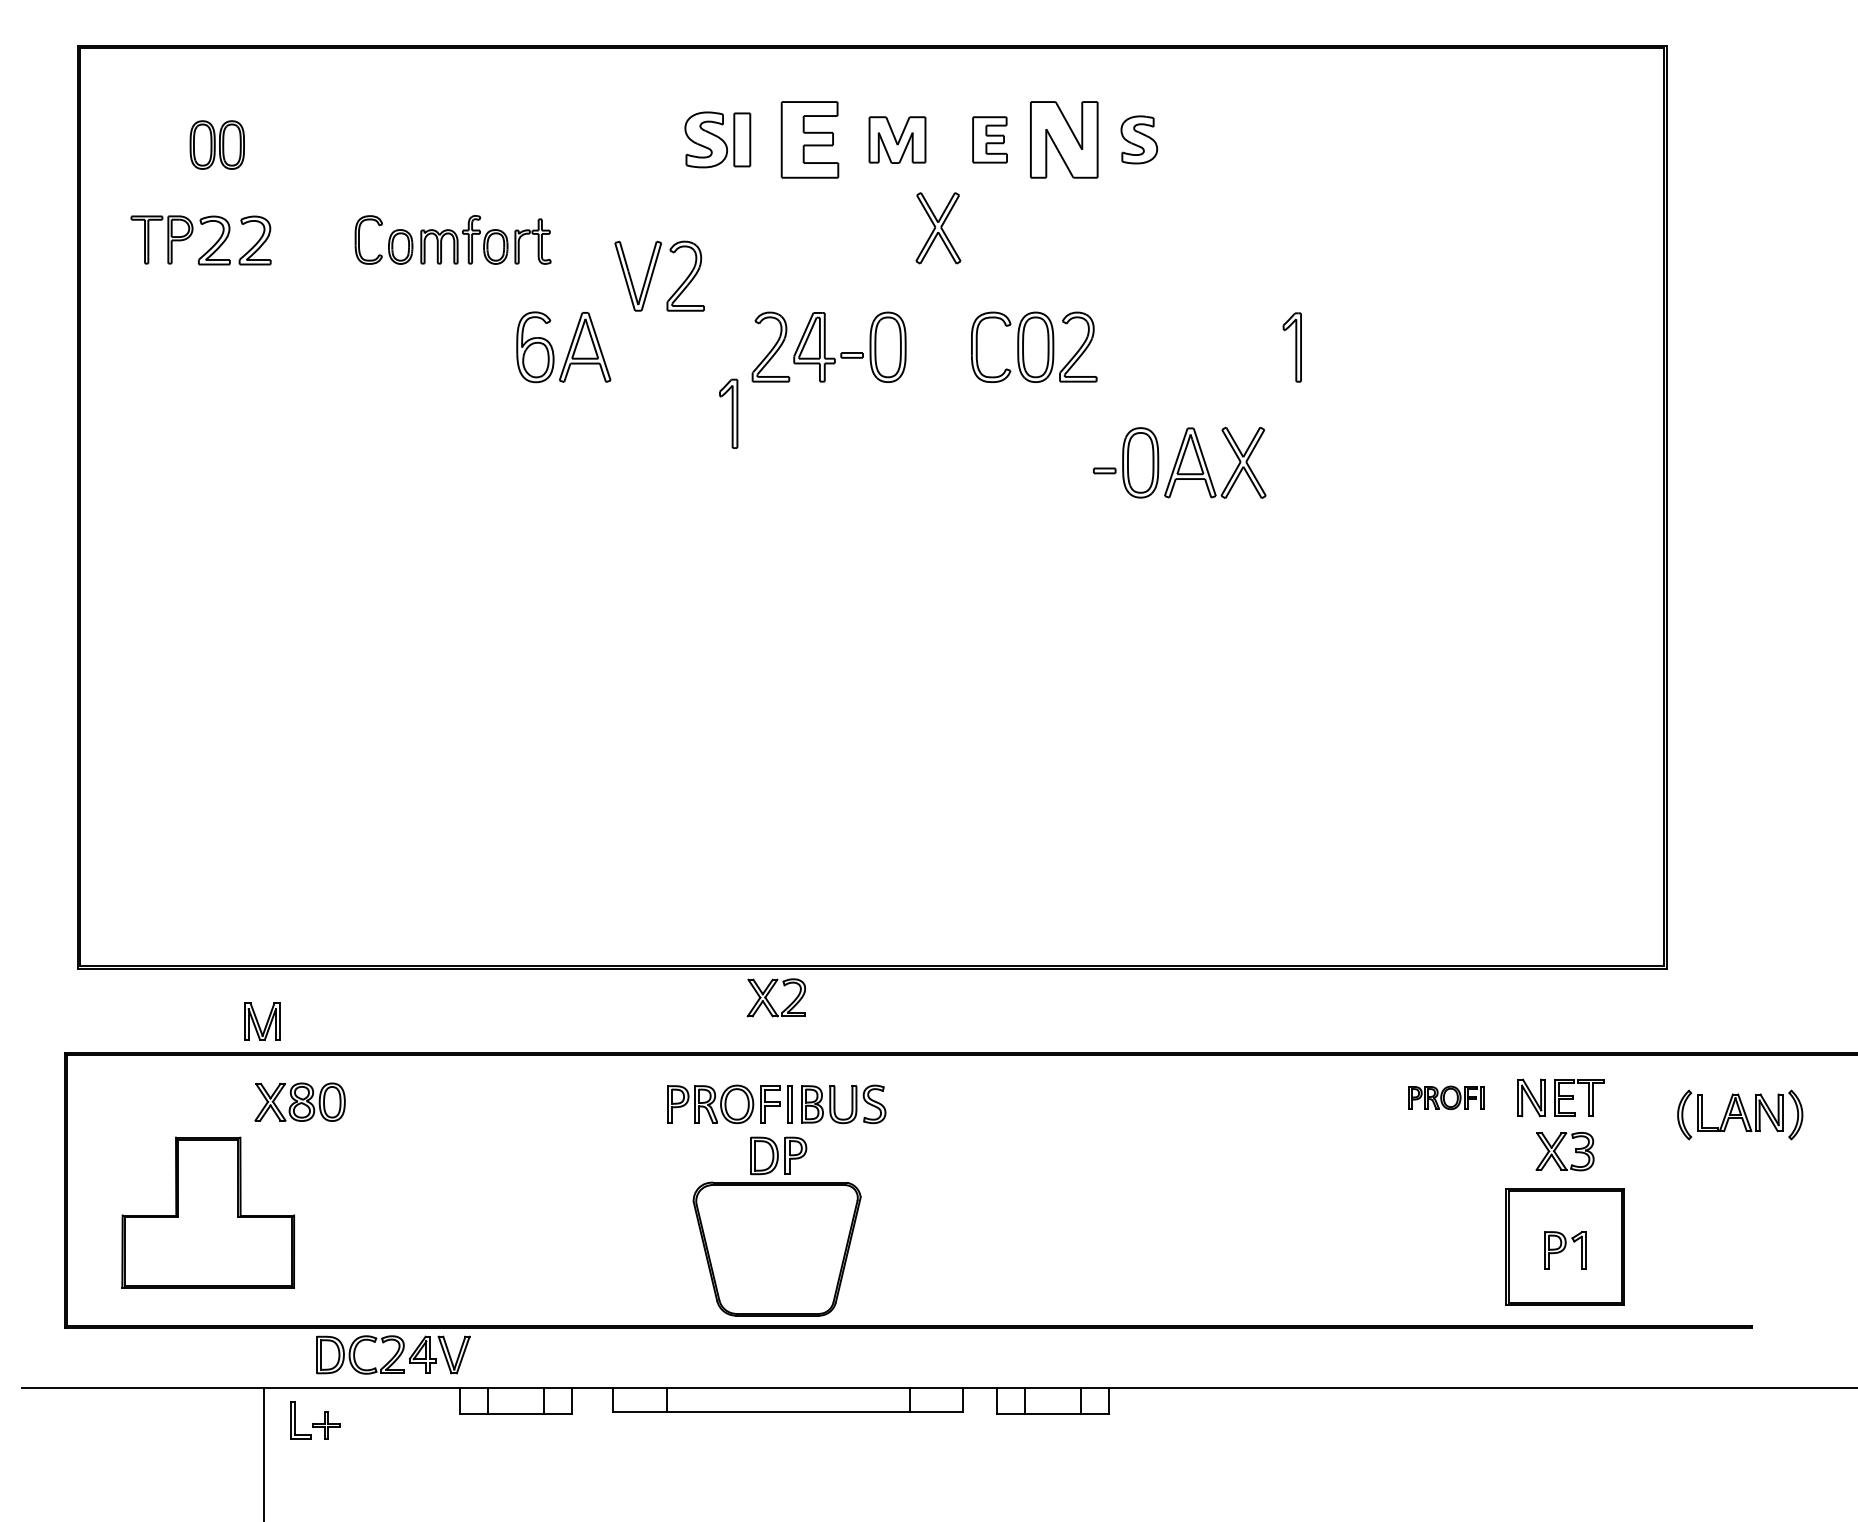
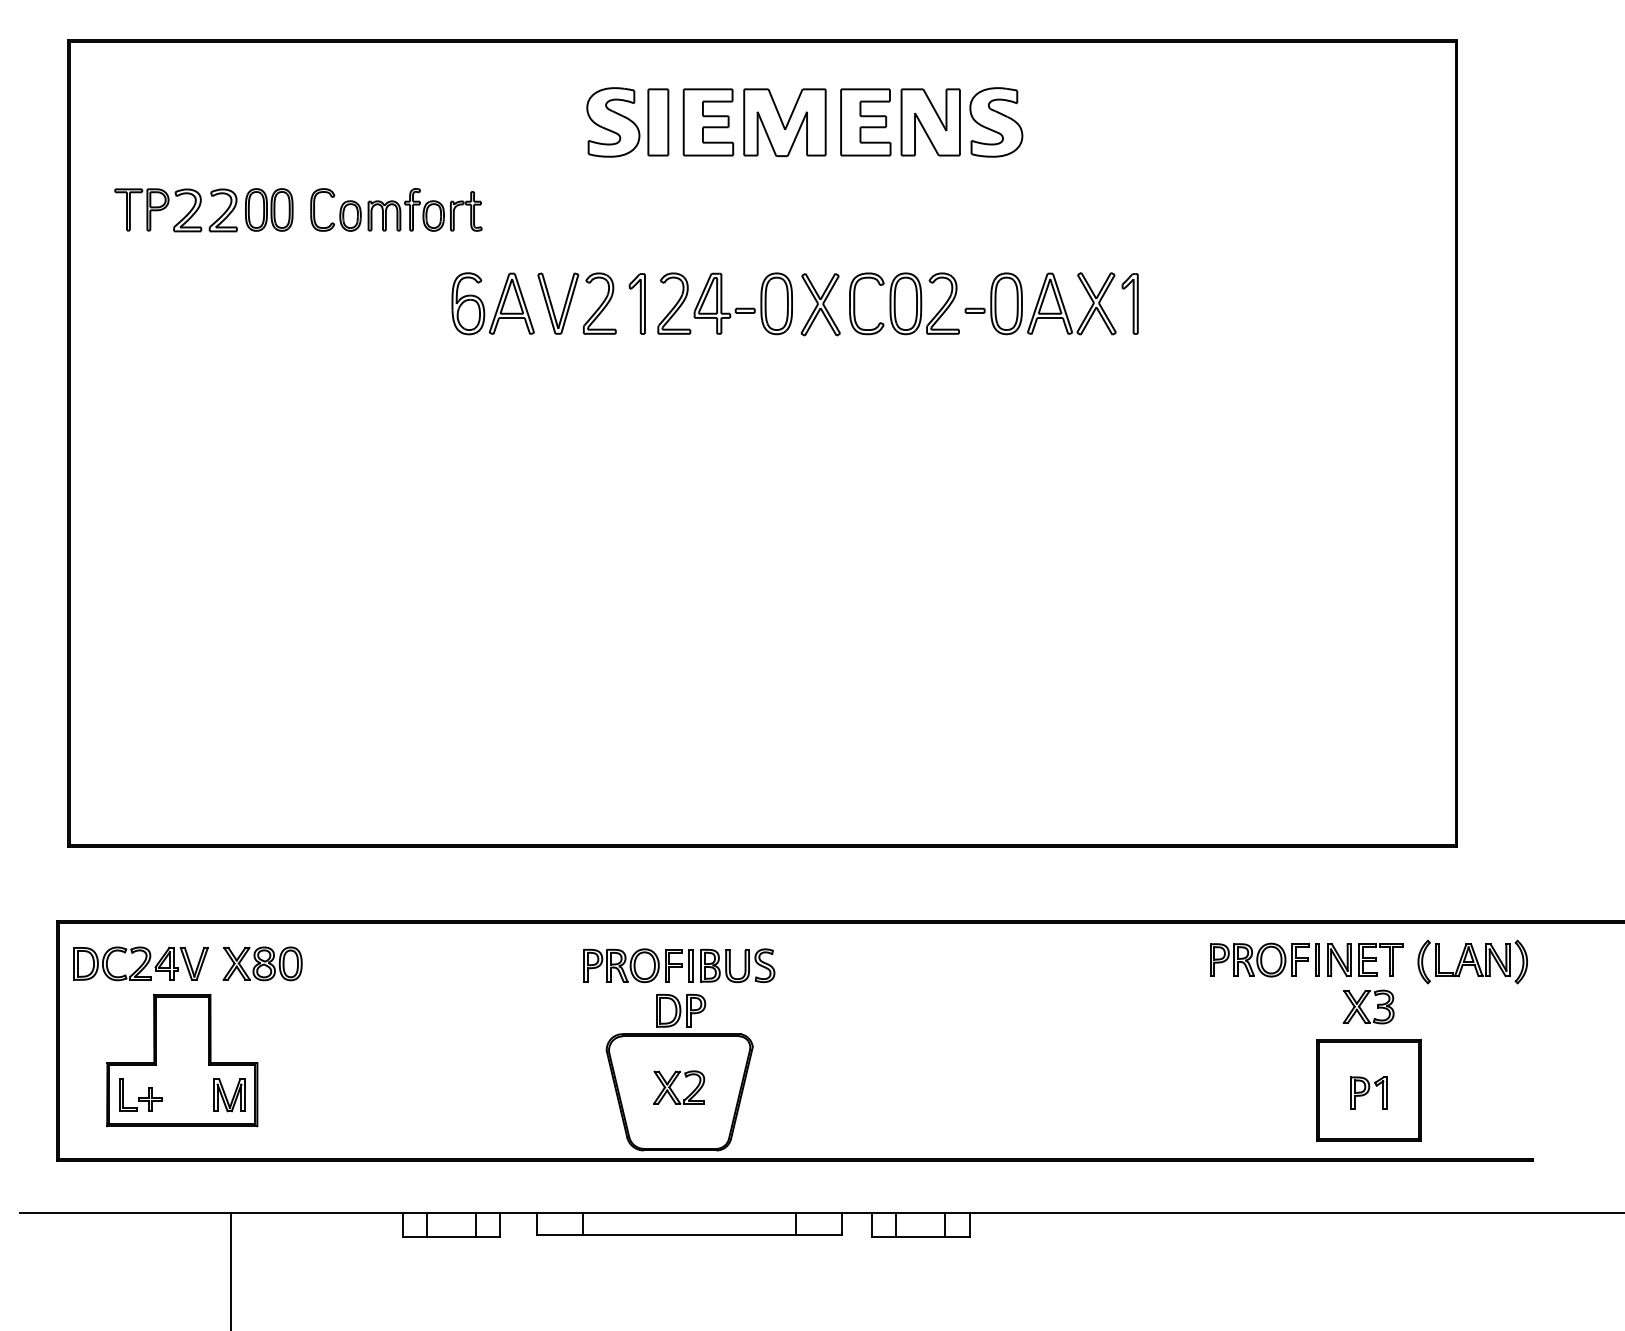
part: (717, 139) -> (627, 122), size x1.43
part: (896, 139) -> (784, 122), size x1.67
part: (989, 139) -> (865, 122), size x1.67
part: (1139, 139) -> (996, 122), size x1.67
part: (217, 144) -> (269, 209), moved
part: (938, 228) -> (820, 304), moved
part: (659, 276) -> (576, 303), moved
part: (727, 413) -> (636, 303), moved
part: (1179, 462) -> (1040, 303), moved
part: (770, 993) -> (673, 1083), moved
part: (262, 1021) -> (229, 1095), moved
part: (1445, 1097) -> (1264, 959), size x1.67
part: (1739, 1114) -> (1472, 961), moved
part: (392, 1354) -> (140, 963), moved
part: (314, 1419) -> (140, 1094), moved

